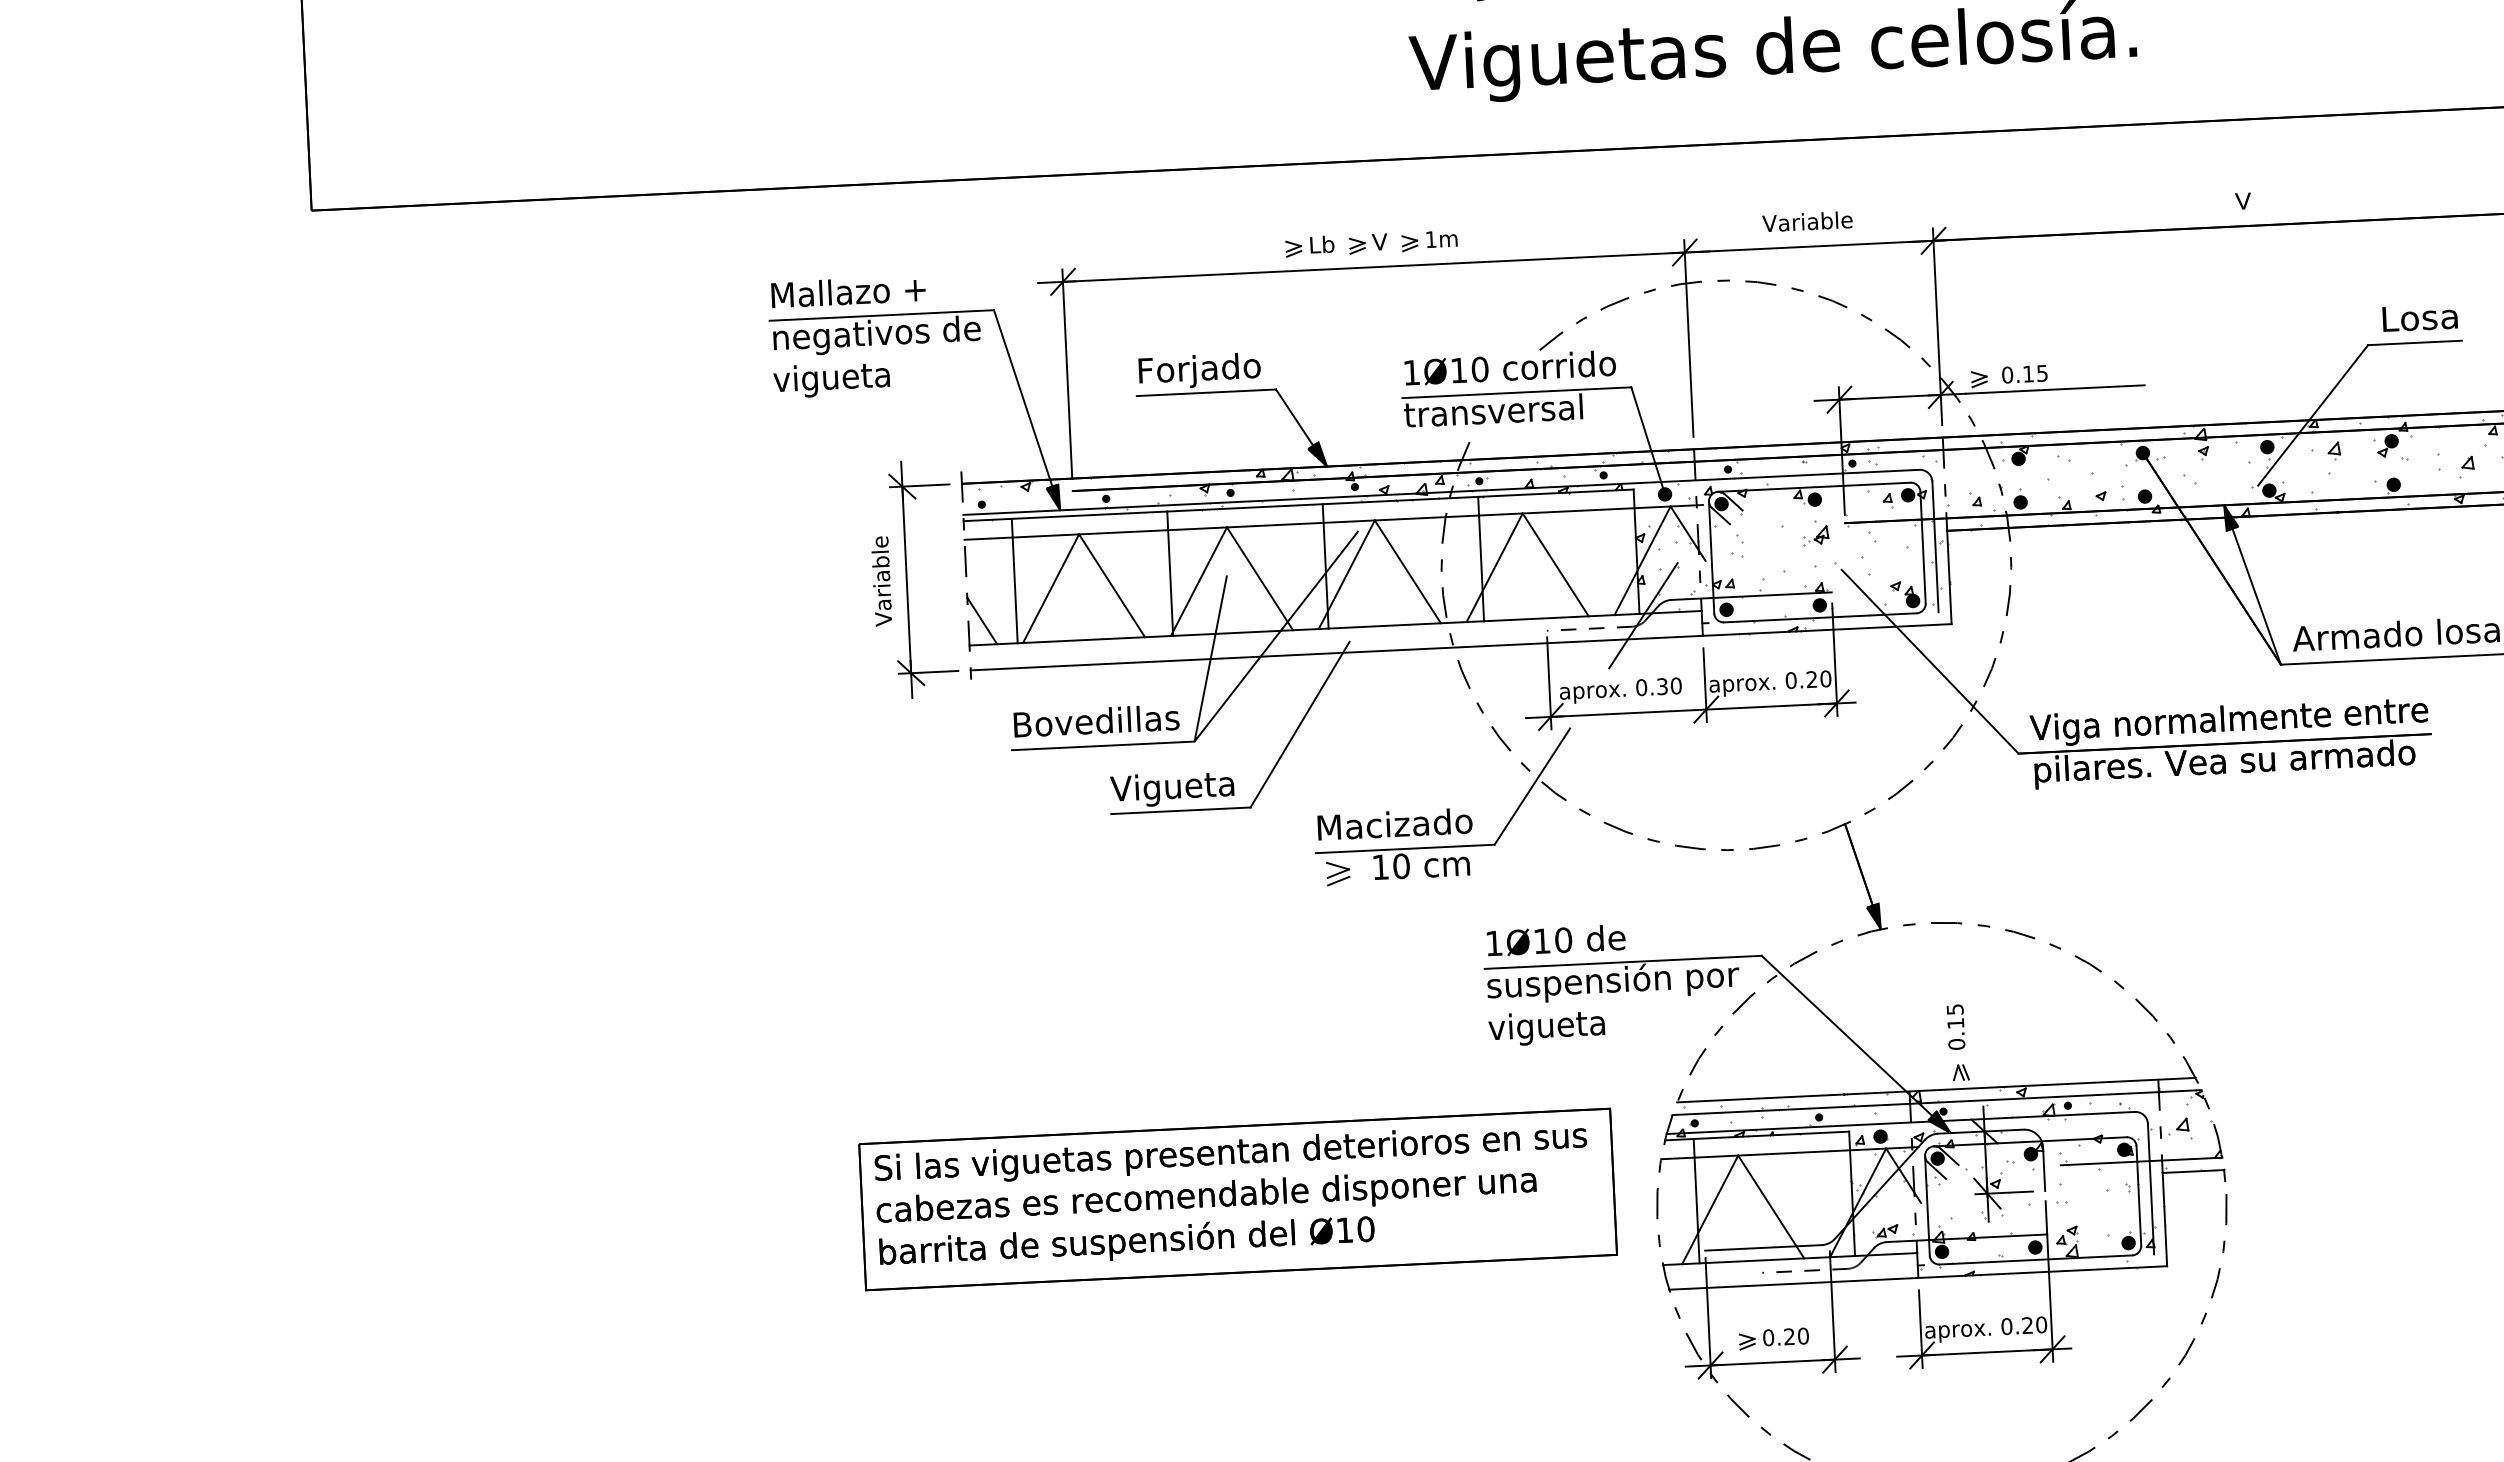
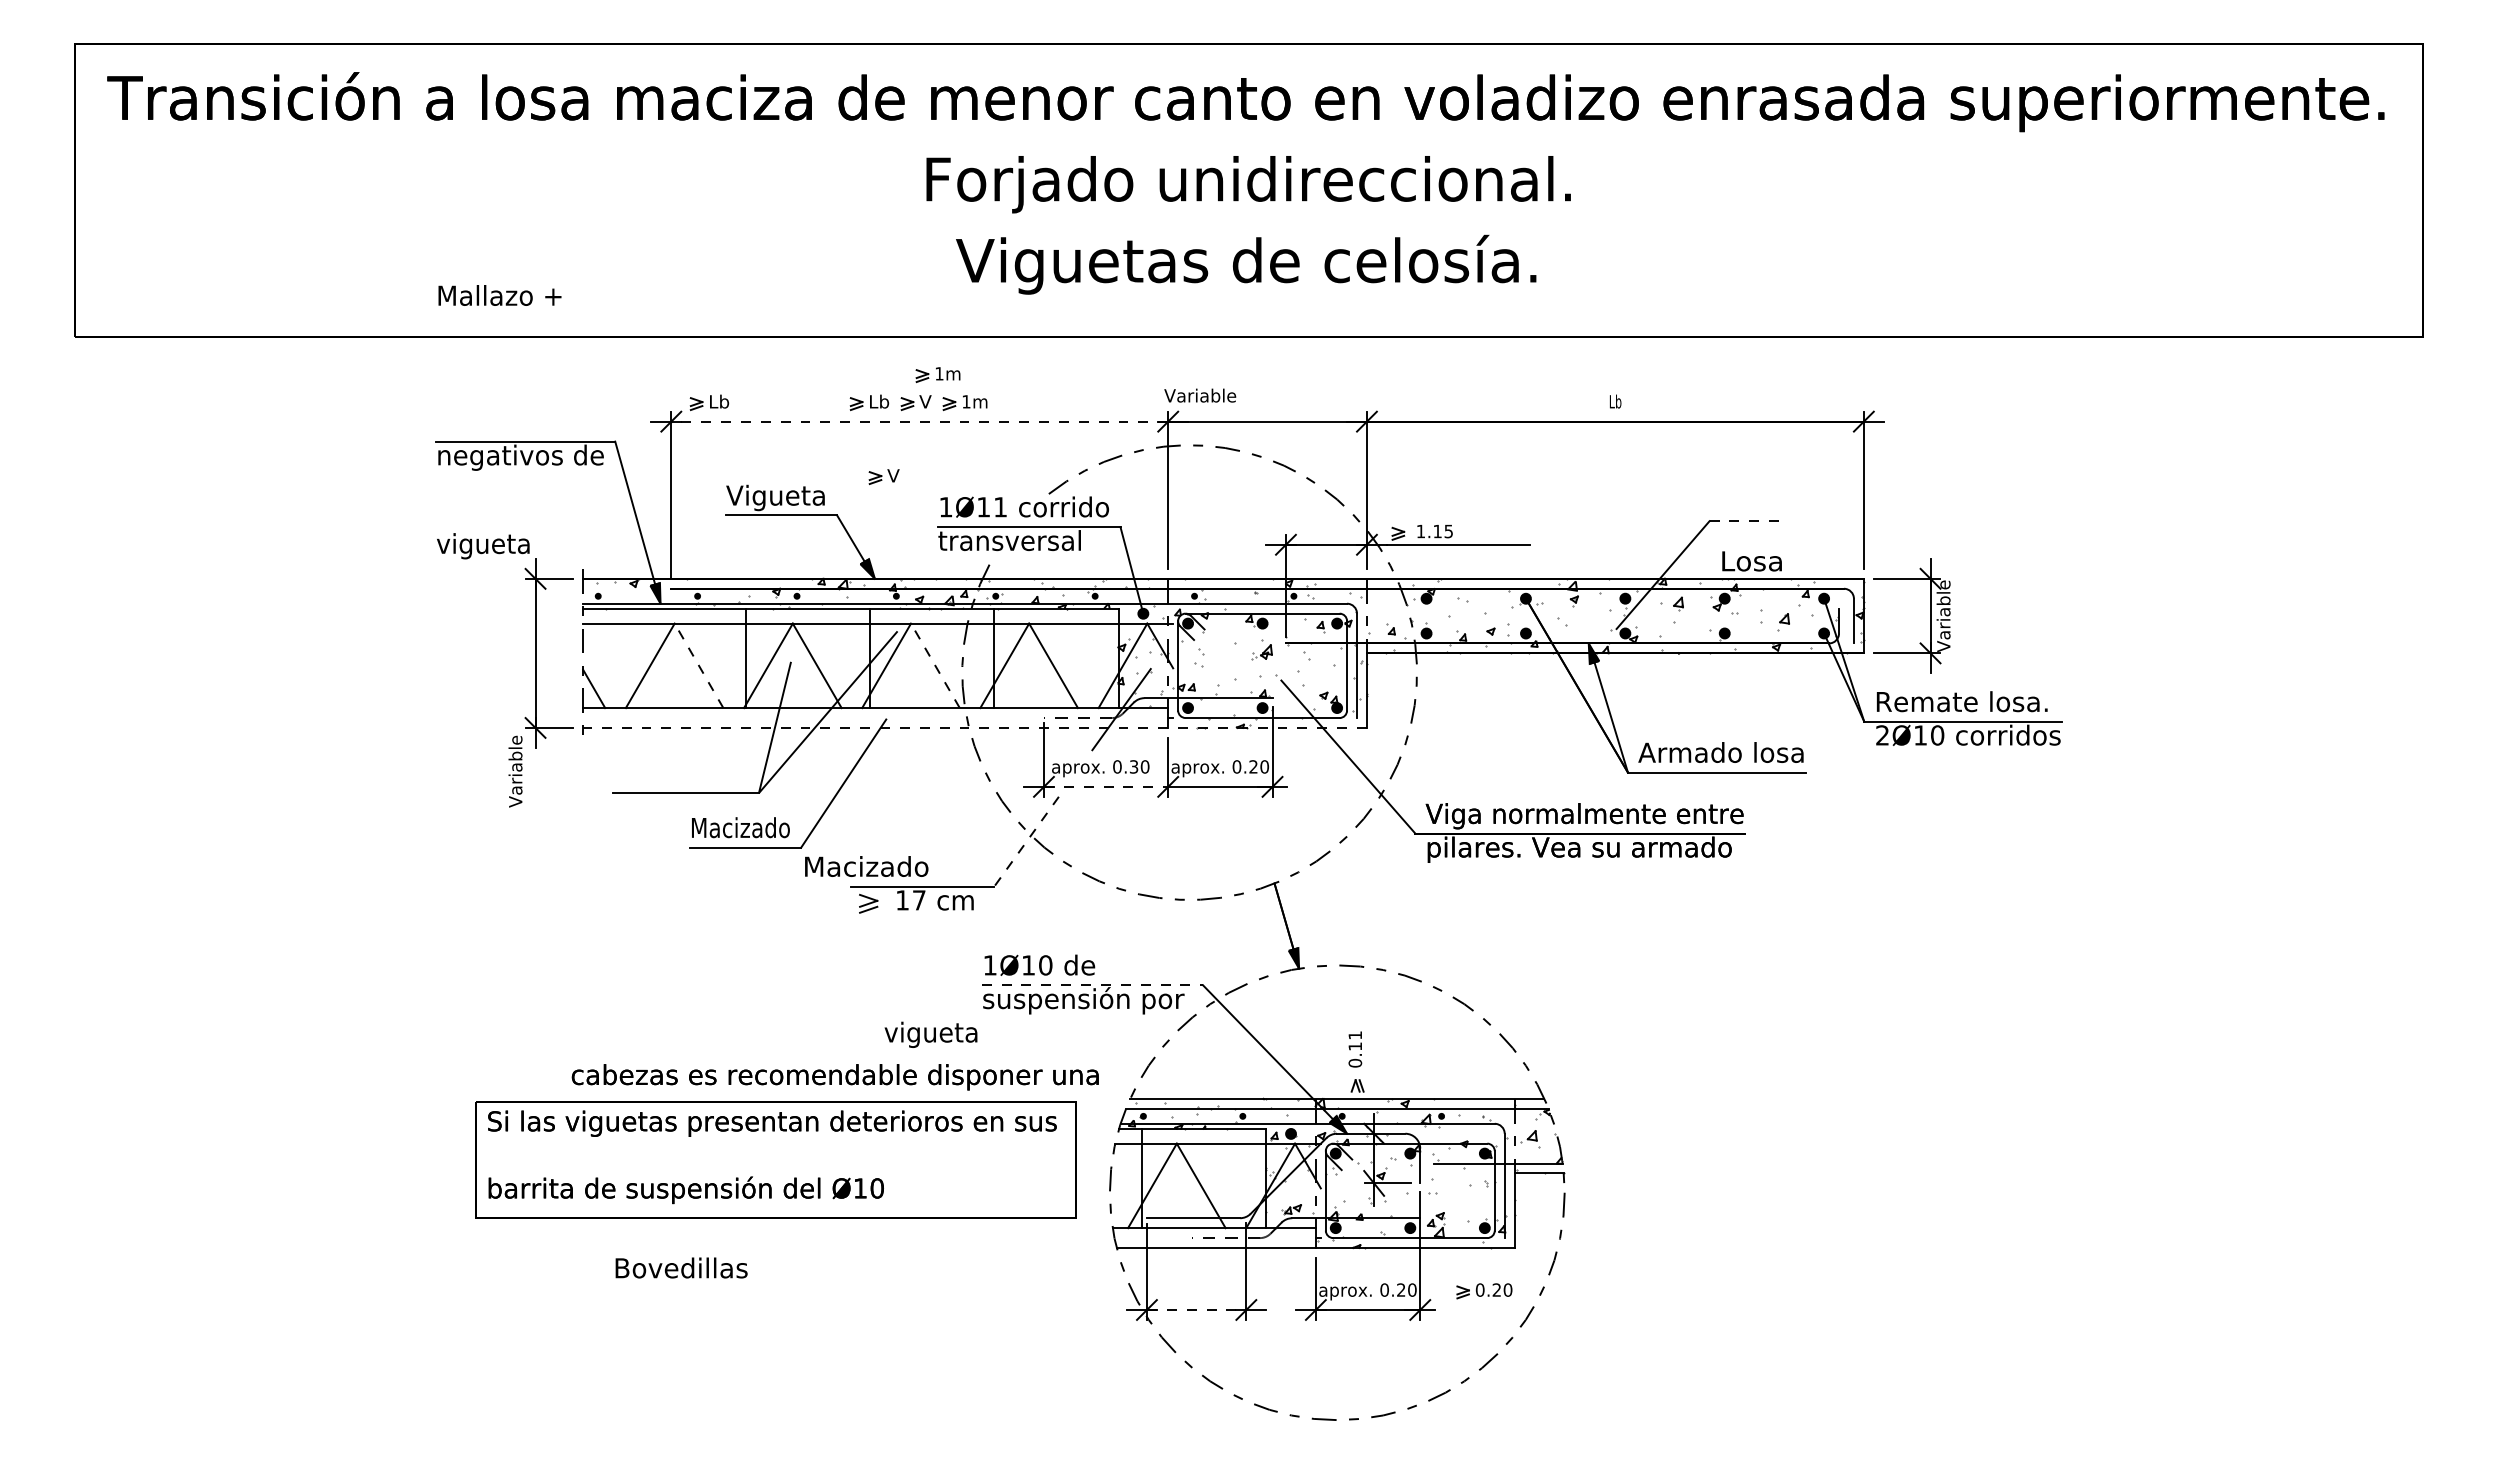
text: (2243, 200) -> (1615, 401), V -> Lb
part: (1393, 207) -> (937, 374), added
text: (1807, 221) -> (1200, 395), moved
part: (1109, 255) -> (709, 402), added
line: (1373, 267) -> (919, 421), solid -> dashed
text: (847, 291) -> (499, 295), moved
text: (2419, 318) -> (1751, 561), moved
part: (1331, 337) -> (883, 476), added
line: (2415, 343) -> (1747, 521), solid -> dashed
text: (1479, 369) -> (1000, 507), 1Ø10 -> 1Ø11
text: (1197, 370) -> (775, 497), Forjado -> Vigueta
text: (2006, 375) -> (1420, 531), 0.15 -> 1.15
text: (832, 380) -> (483, 546), moved
line: (1407, 571) -> (935, 665), solid -> dashed
text: (881, 581) -> (515, 771), moved
line: (1014, 581) -> (621, 658), removed
line: (1112, 585) -> (699, 665), solid -> dashed
line: (1461, 646) -> (975, 727), solid -> dashed
line: (1629, 712) -> (1106, 786), solid -> dashed
text: (1096, 720) -> (681, 1267), moved
line: (1532, 787) -> (1026, 842), solid -> dashed
text: (1172, 789) -> (739, 830), Vigueta -> Macizado
text: (1394, 824) -> (866, 866), moved
text: (1400, 866) -> (918, 900), 10 -> 17
line: (1623, 962) -> (1092, 985), solid -> dashed
text: (1955, 1009) -> (1355, 1035), 0.15 -> 0.11
text: (1546, 1027) -> (930, 1034), moved
text: (1205, 1198) -> (834, 1077), moved
part: (1774, 1339) -> (1484, 1291), moved
line: (1772, 1361) -> (1196, 1309), solid -> dashed

